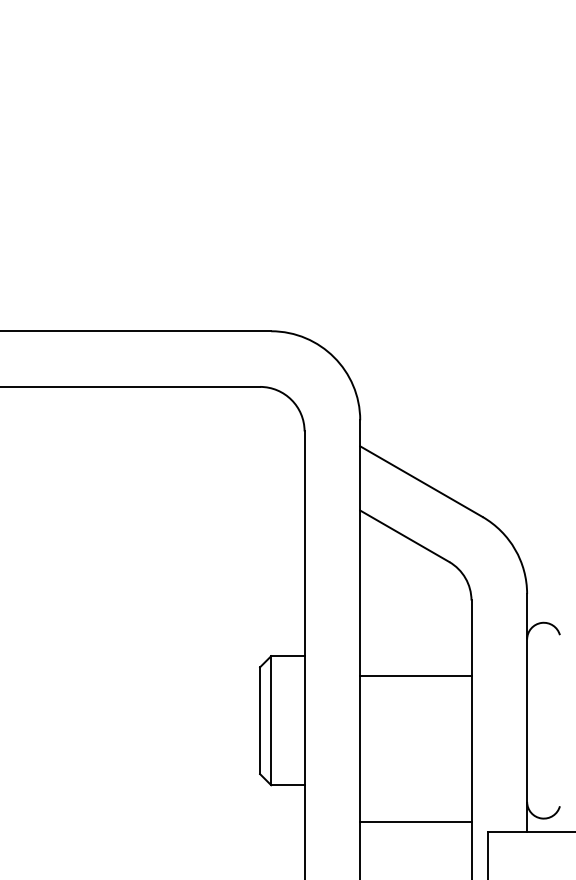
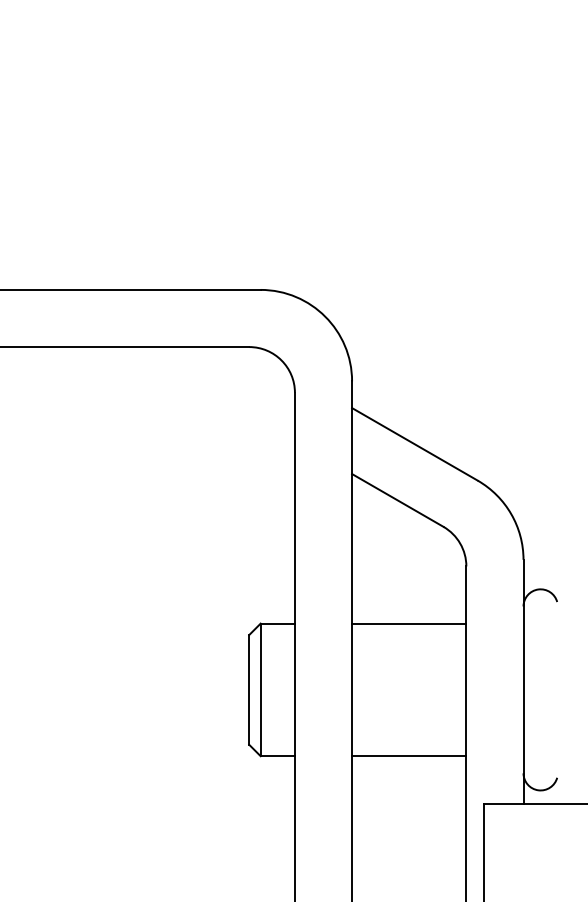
line: (415, 676) -> (408, 623), moved
line: (415, 822) -> (408, 756), moved

